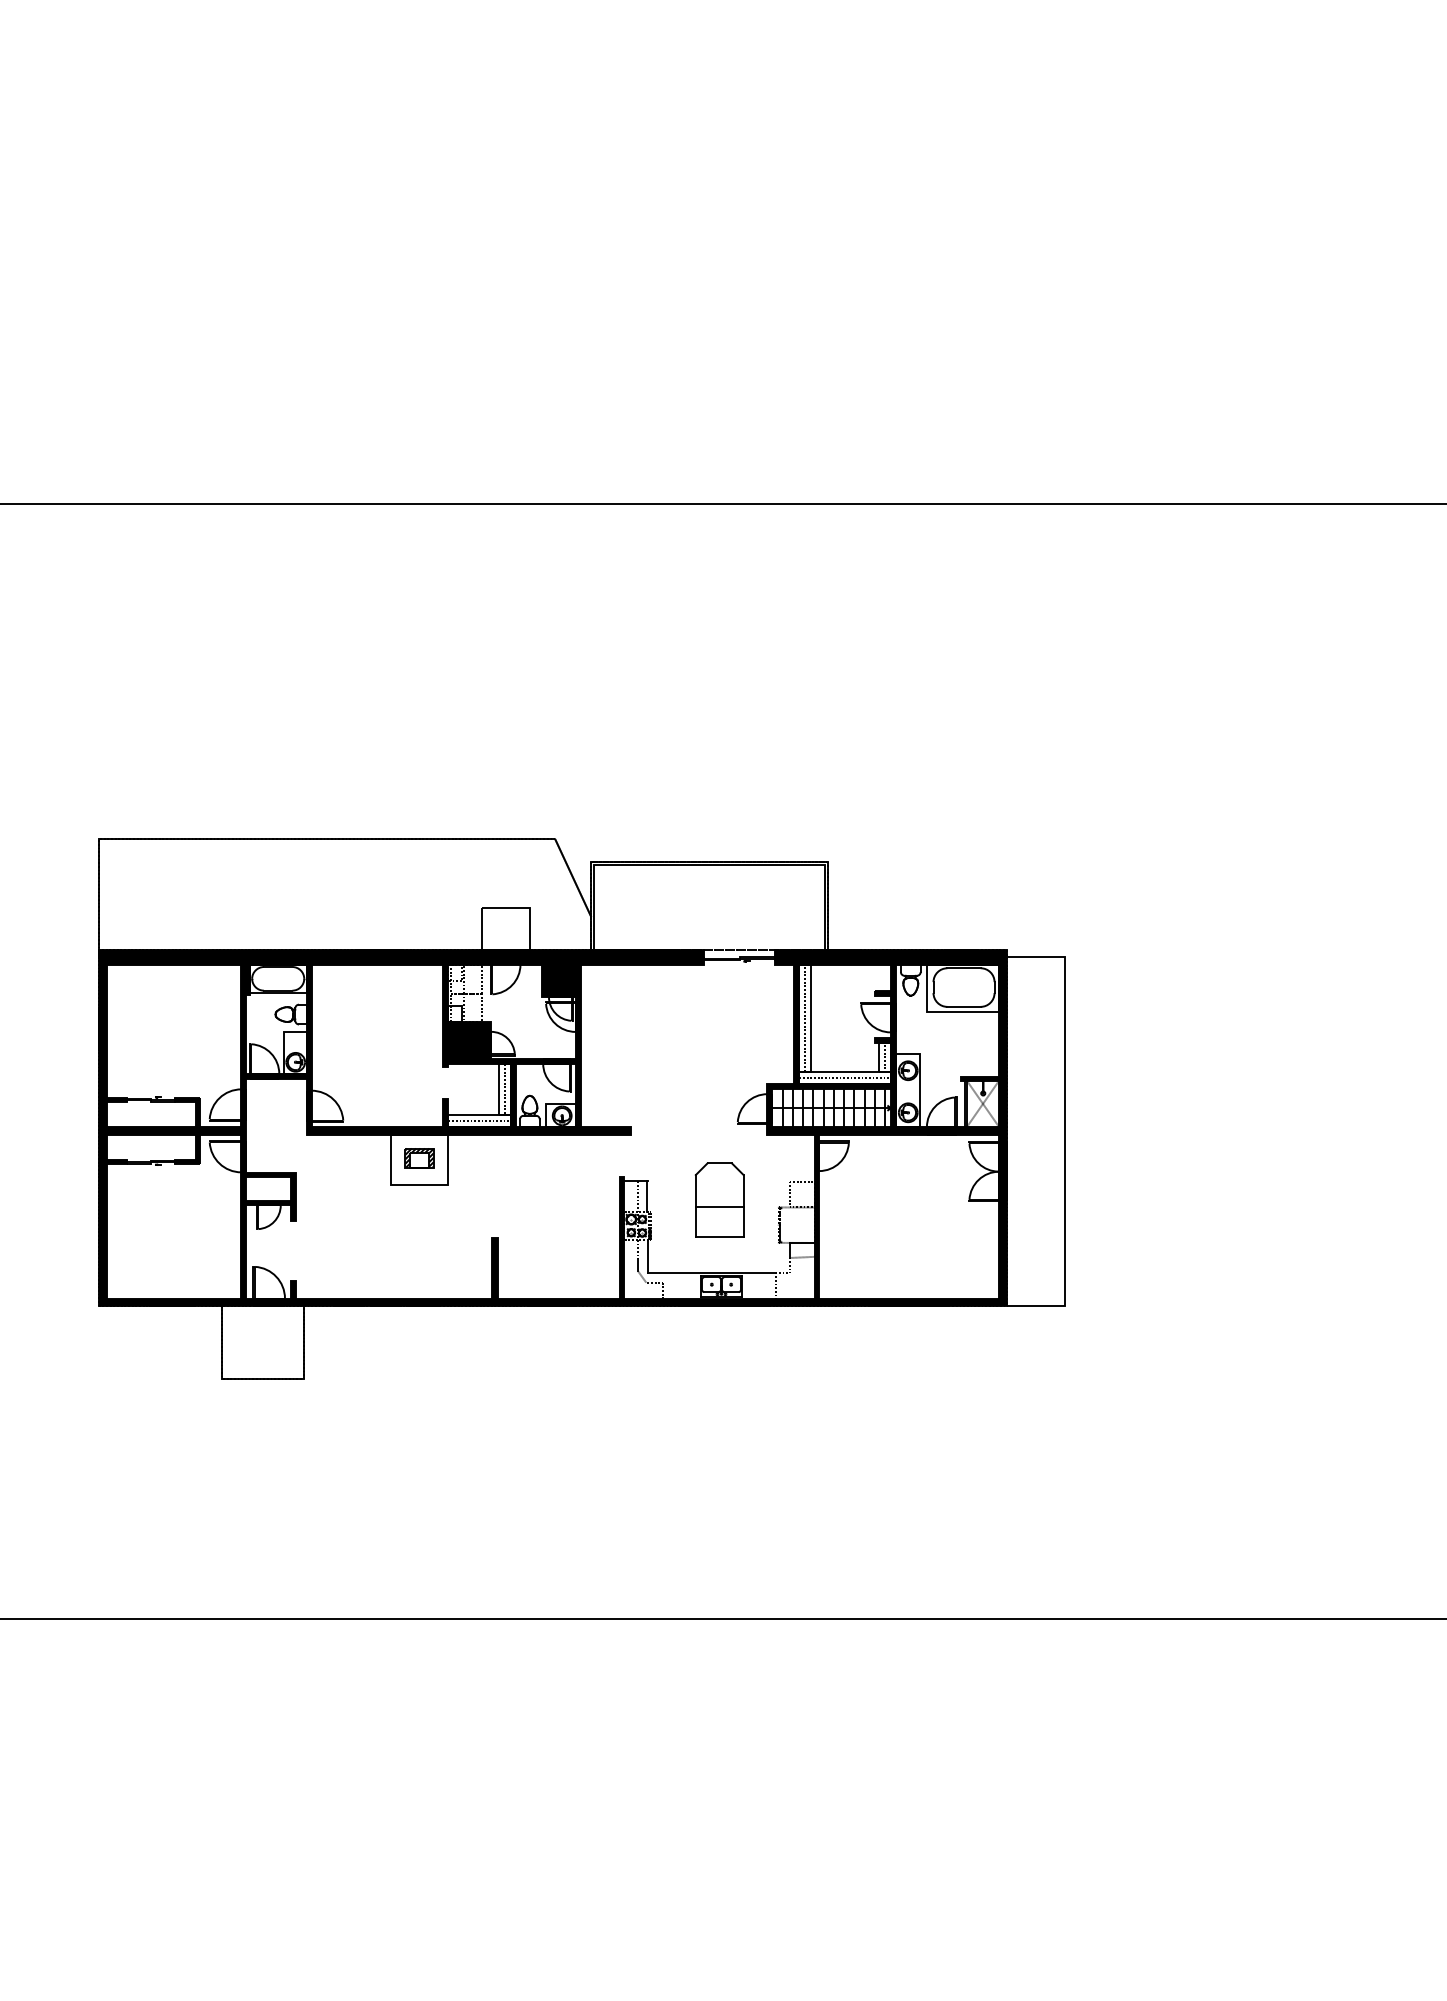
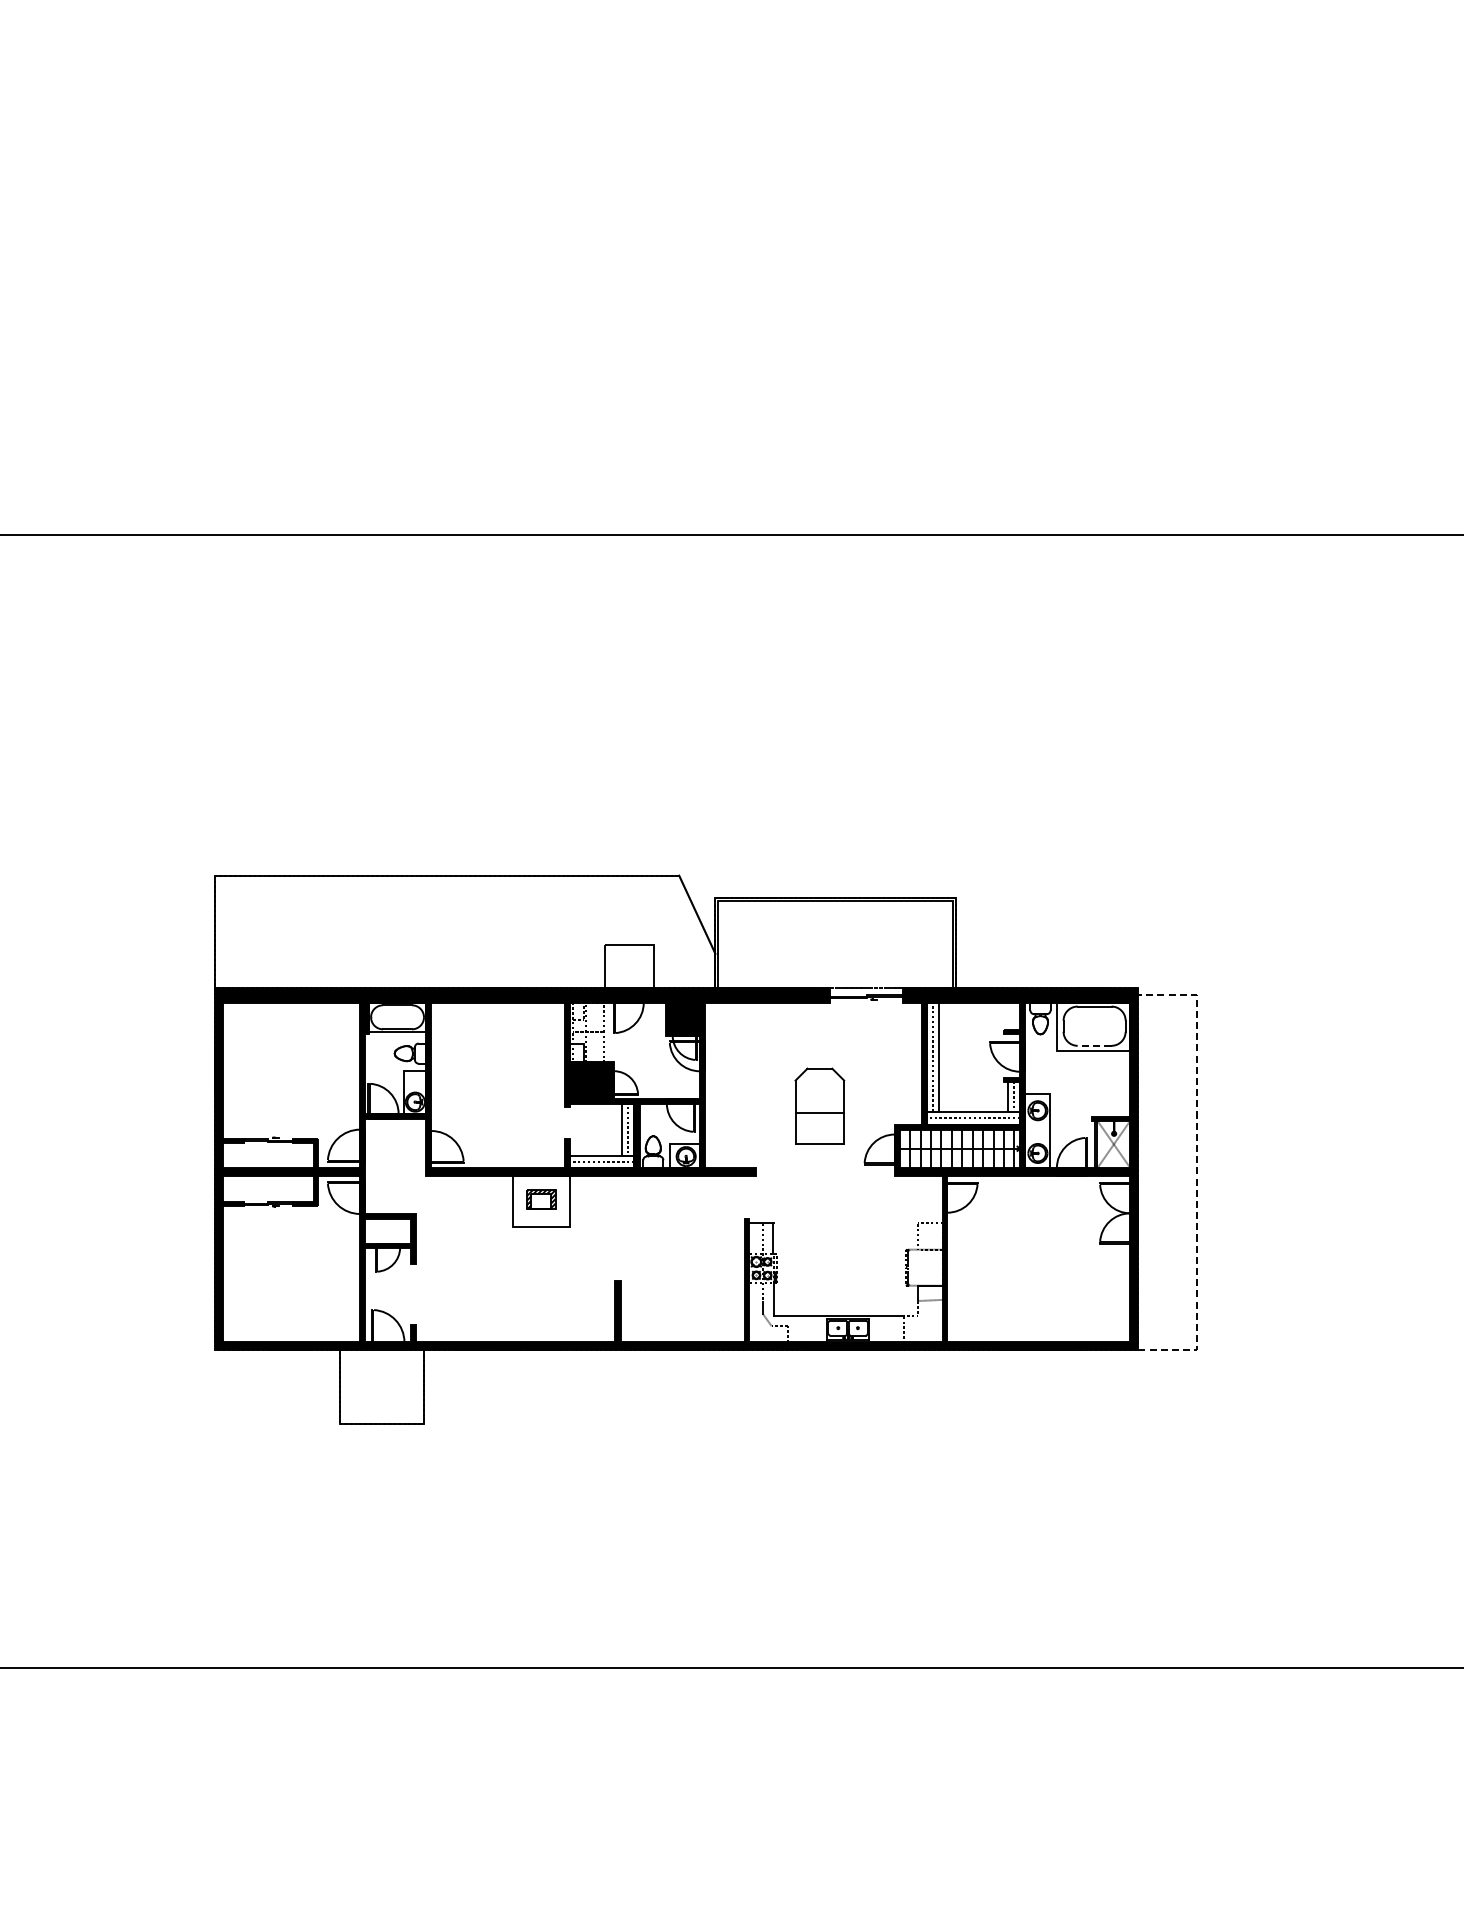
line: (964, 1006) -> (1095, 1045), solid -> dashed
line: (1065, 1131) -> (1197, 1172), solid -> dashed
part: (719, 1199) -> (819, 1105), moved

